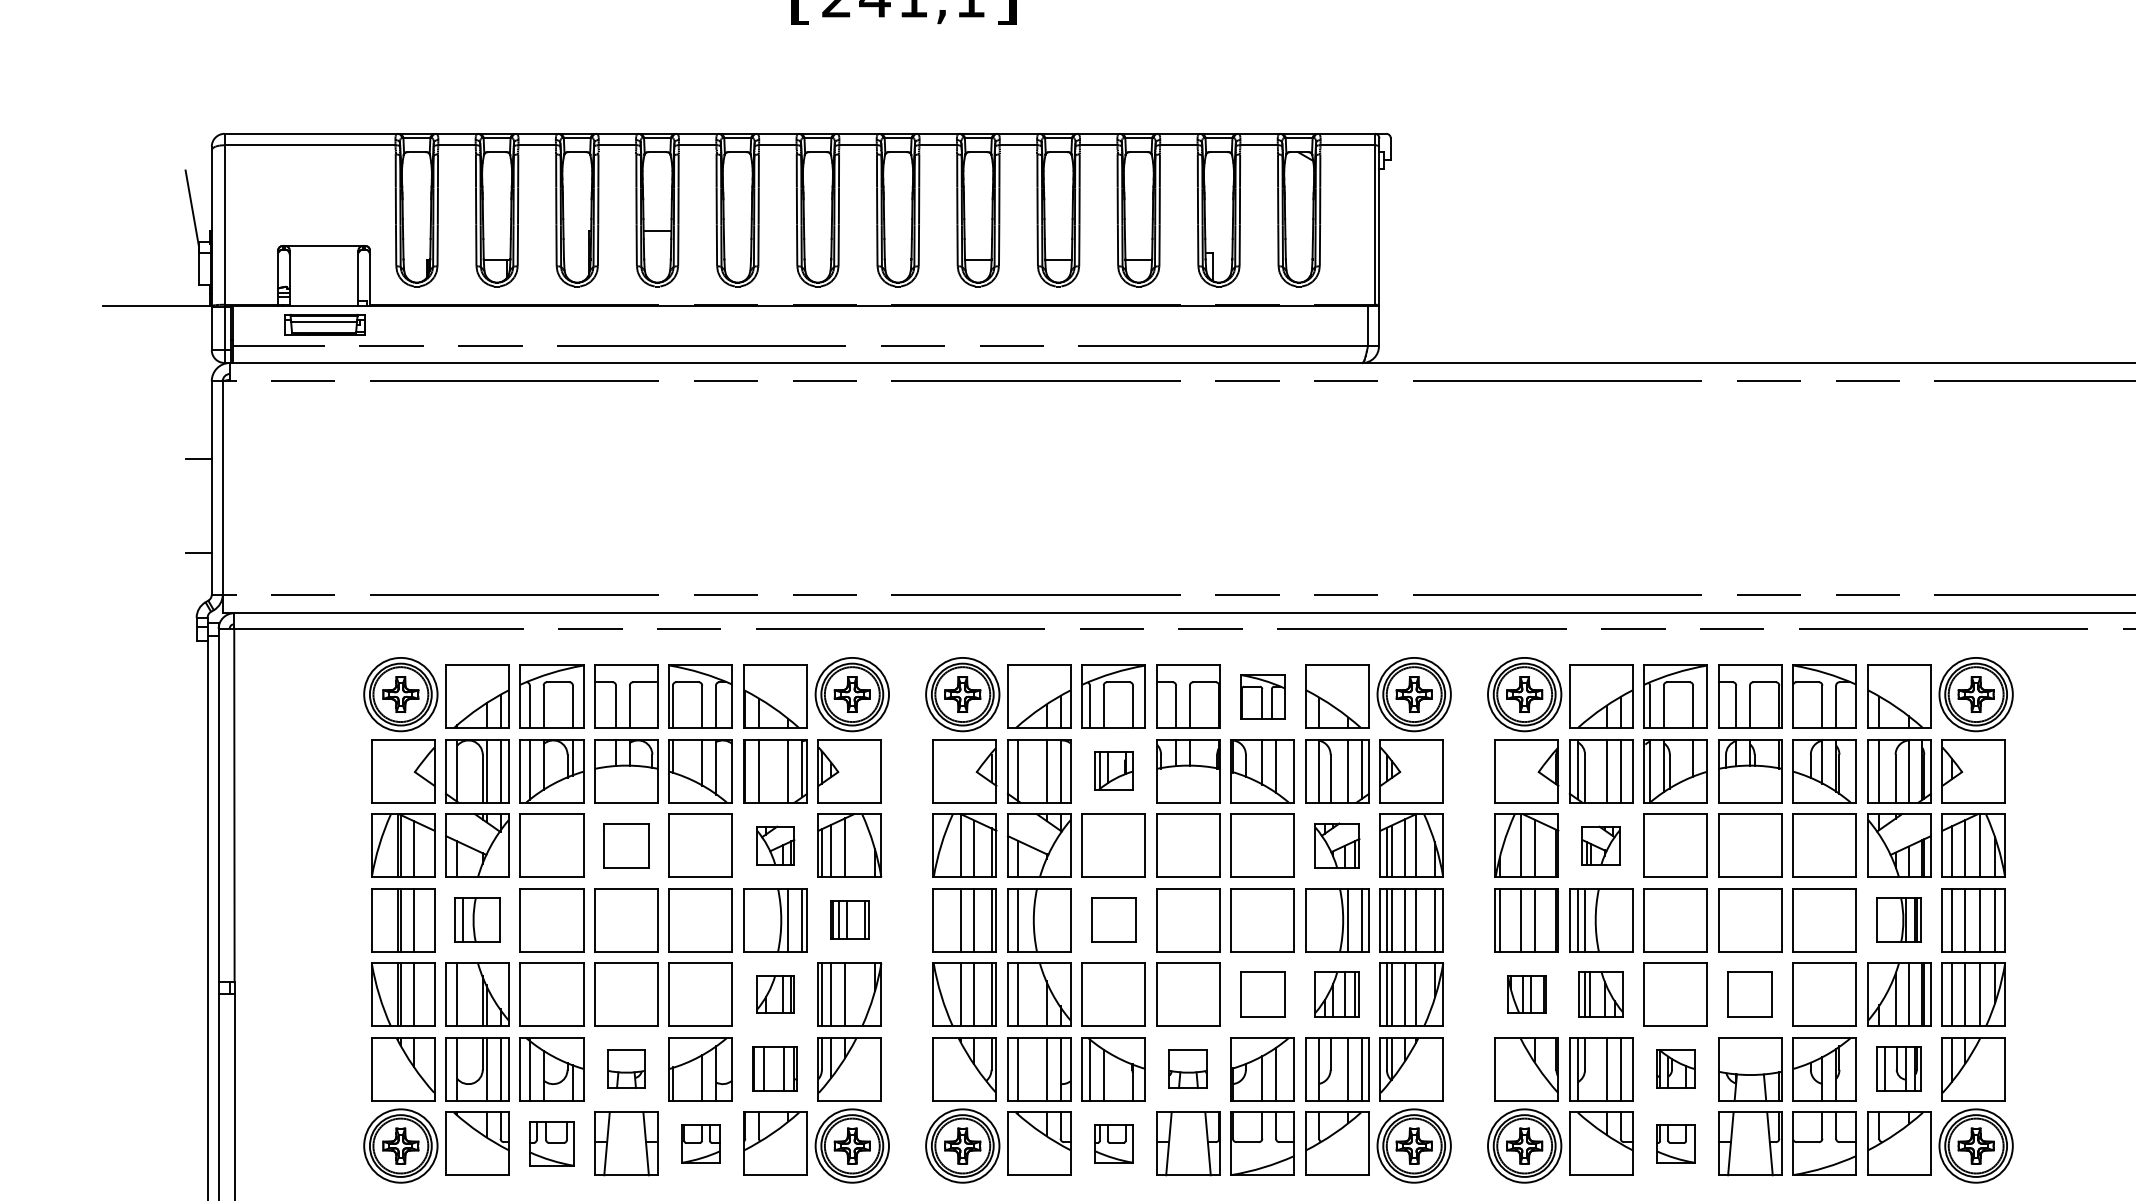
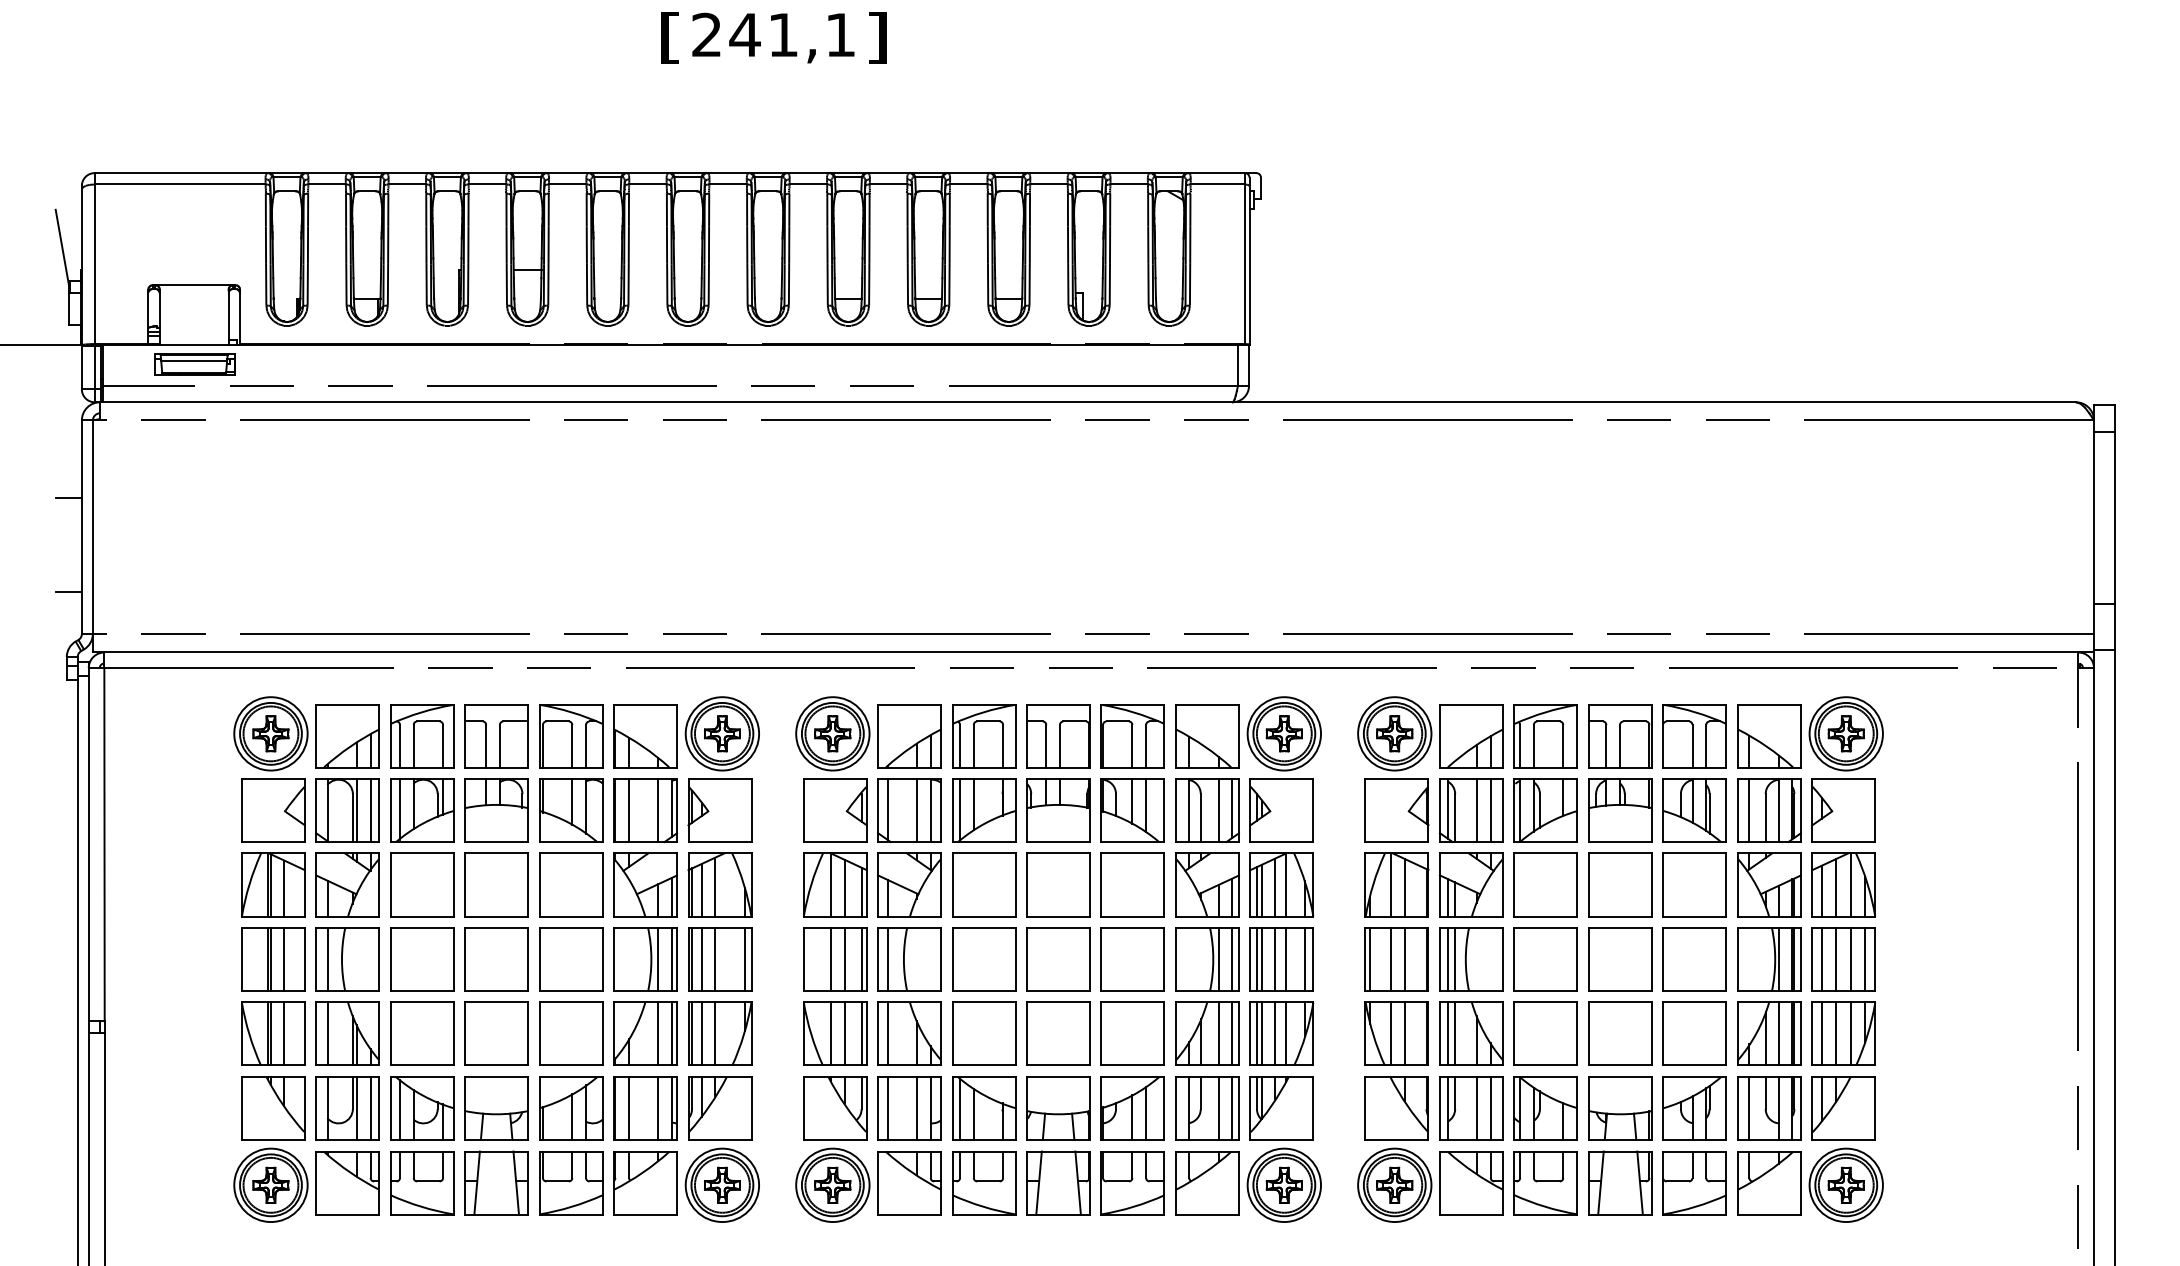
part: (1262, 697) -> (1132, 736), size x1.43
part: (1114, 771) -> (984, 810), size x1.67
part: (626, 845) -> (496, 884), size x1.43
part: (775, 845) -> (645, 884), size x1.67
part: (1337, 845) -> (1207, 884), size x1.43
part: (1600, 845) -> (1470, 884), size x1.67
part: (477, 920) -> (347, 959), size x1.43
part: (850, 920) -> (720, 959), size x1.67
part: (1114, 920) -> (984, 959), size x1.43
part: (1899, 920) -> (1769, 959), size x1.43
part: (775, 994) -> (645, 1033), size x1.67
part: (1262, 994) -> (1132, 1033), size x1.43
part: (1337, 994) -> (1207, 1033), size x1.43
part: (1526, 994) -> (1396, 1033), size x1.67
part: (1601, 994) -> (1471, 1033), size x1.43
part: (1750, 994) -> (1620, 1033), size x1.43
part: (626, 1069) -> (496, 1108), size x1.67
part: (775, 1069) -> (645, 1108), size x1.43
part: (1188, 1069) -> (1058, 1108), size x1.67
part: (1675, 1069) -> (1545, 1108), size x1.67
part: (1899, 1069) -> (1769, 1108), size x1.43
part: (552, 1144) -> (422, 1183), size x1.43
part: (701, 1144) -> (571, 1183), size x1.67
part: (1114, 1144) -> (984, 1183), size x1.67
part: (1675, 1144) -> (1545, 1183), size x1.67

